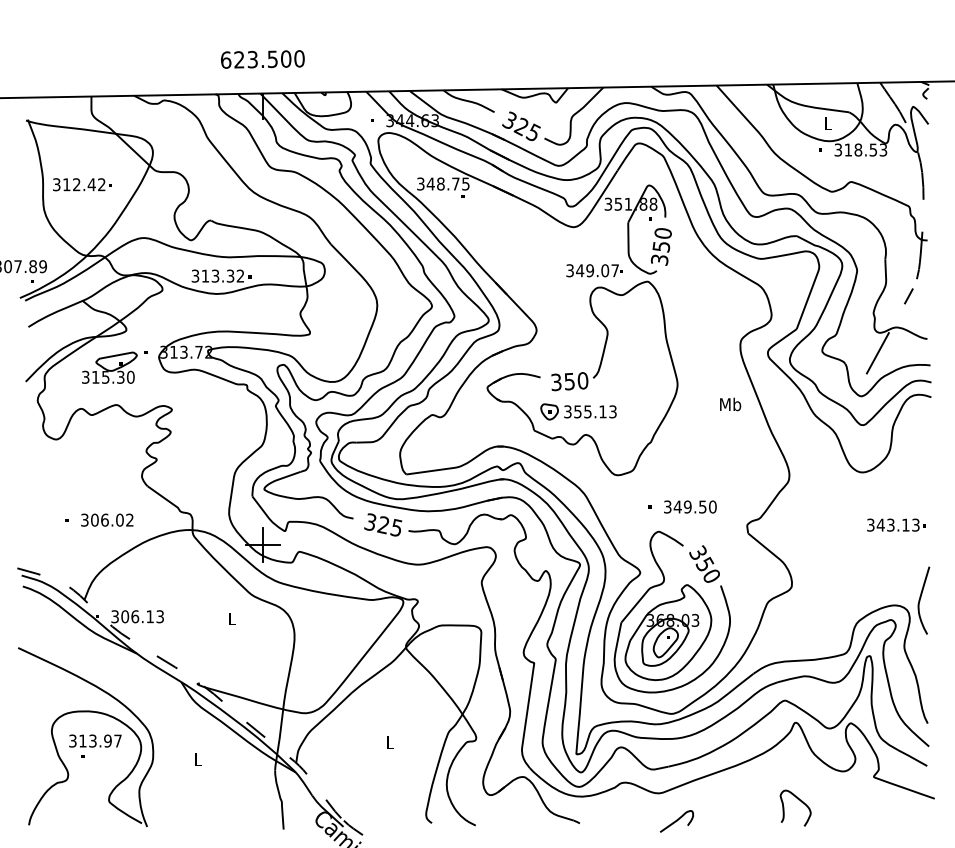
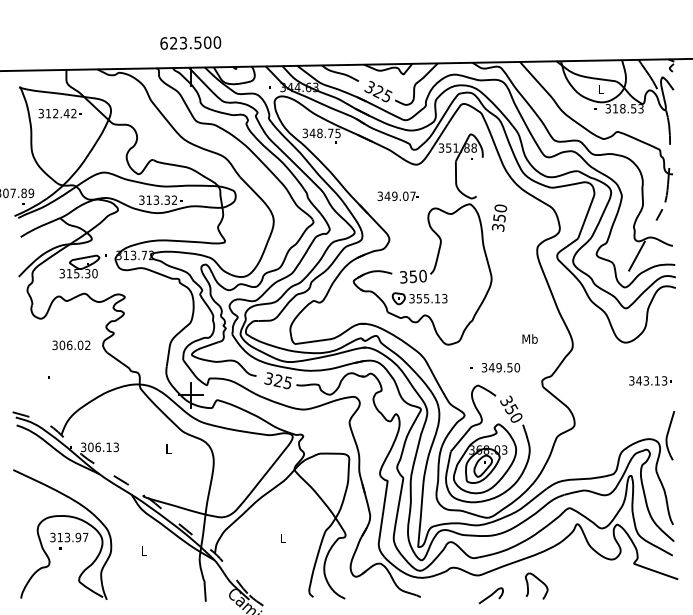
text: (82, 184) -> (59, 113), moved
text: (661, 246) -> (499, 217), moved
text: (594, 270) -> (398, 196), moved
text: (730, 404) -> (530, 339), moved
text: (107, 519) -> (71, 344), moved
curve: (800, 801) -> (540, 581), moved

